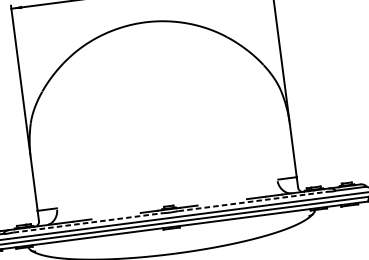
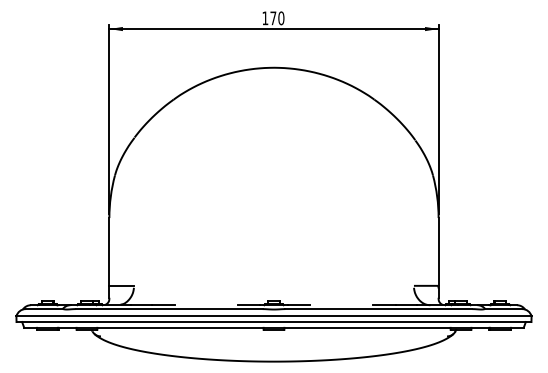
line: (252, 201) -> (379, 309), dashed -> solid
line: (87, 223) -> (169, 309), dashed -> solid

